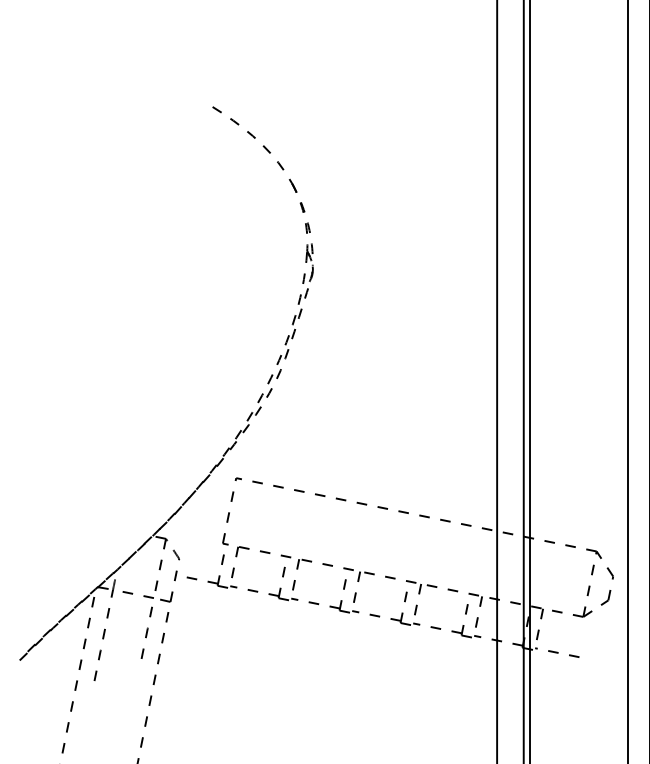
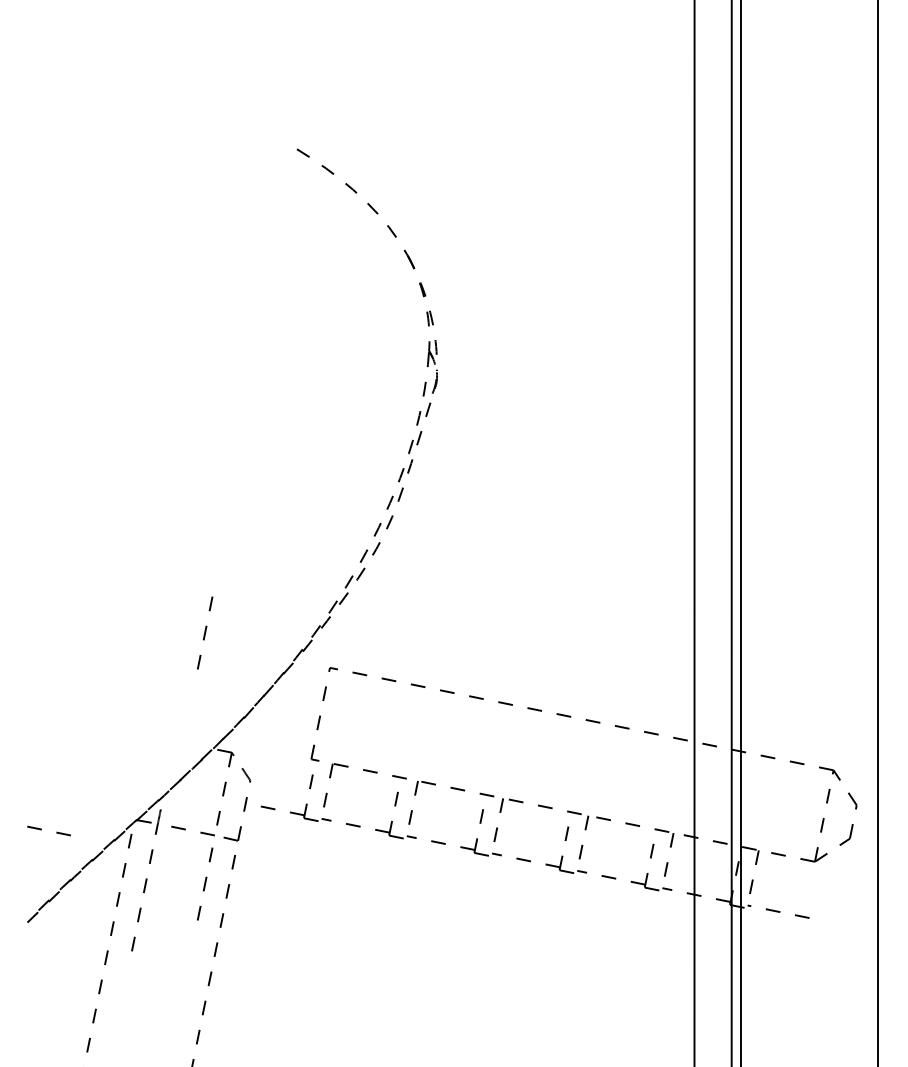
line: (147, 452) -> (205, 632), added
line: (29, 594) -> (41, 830), added

